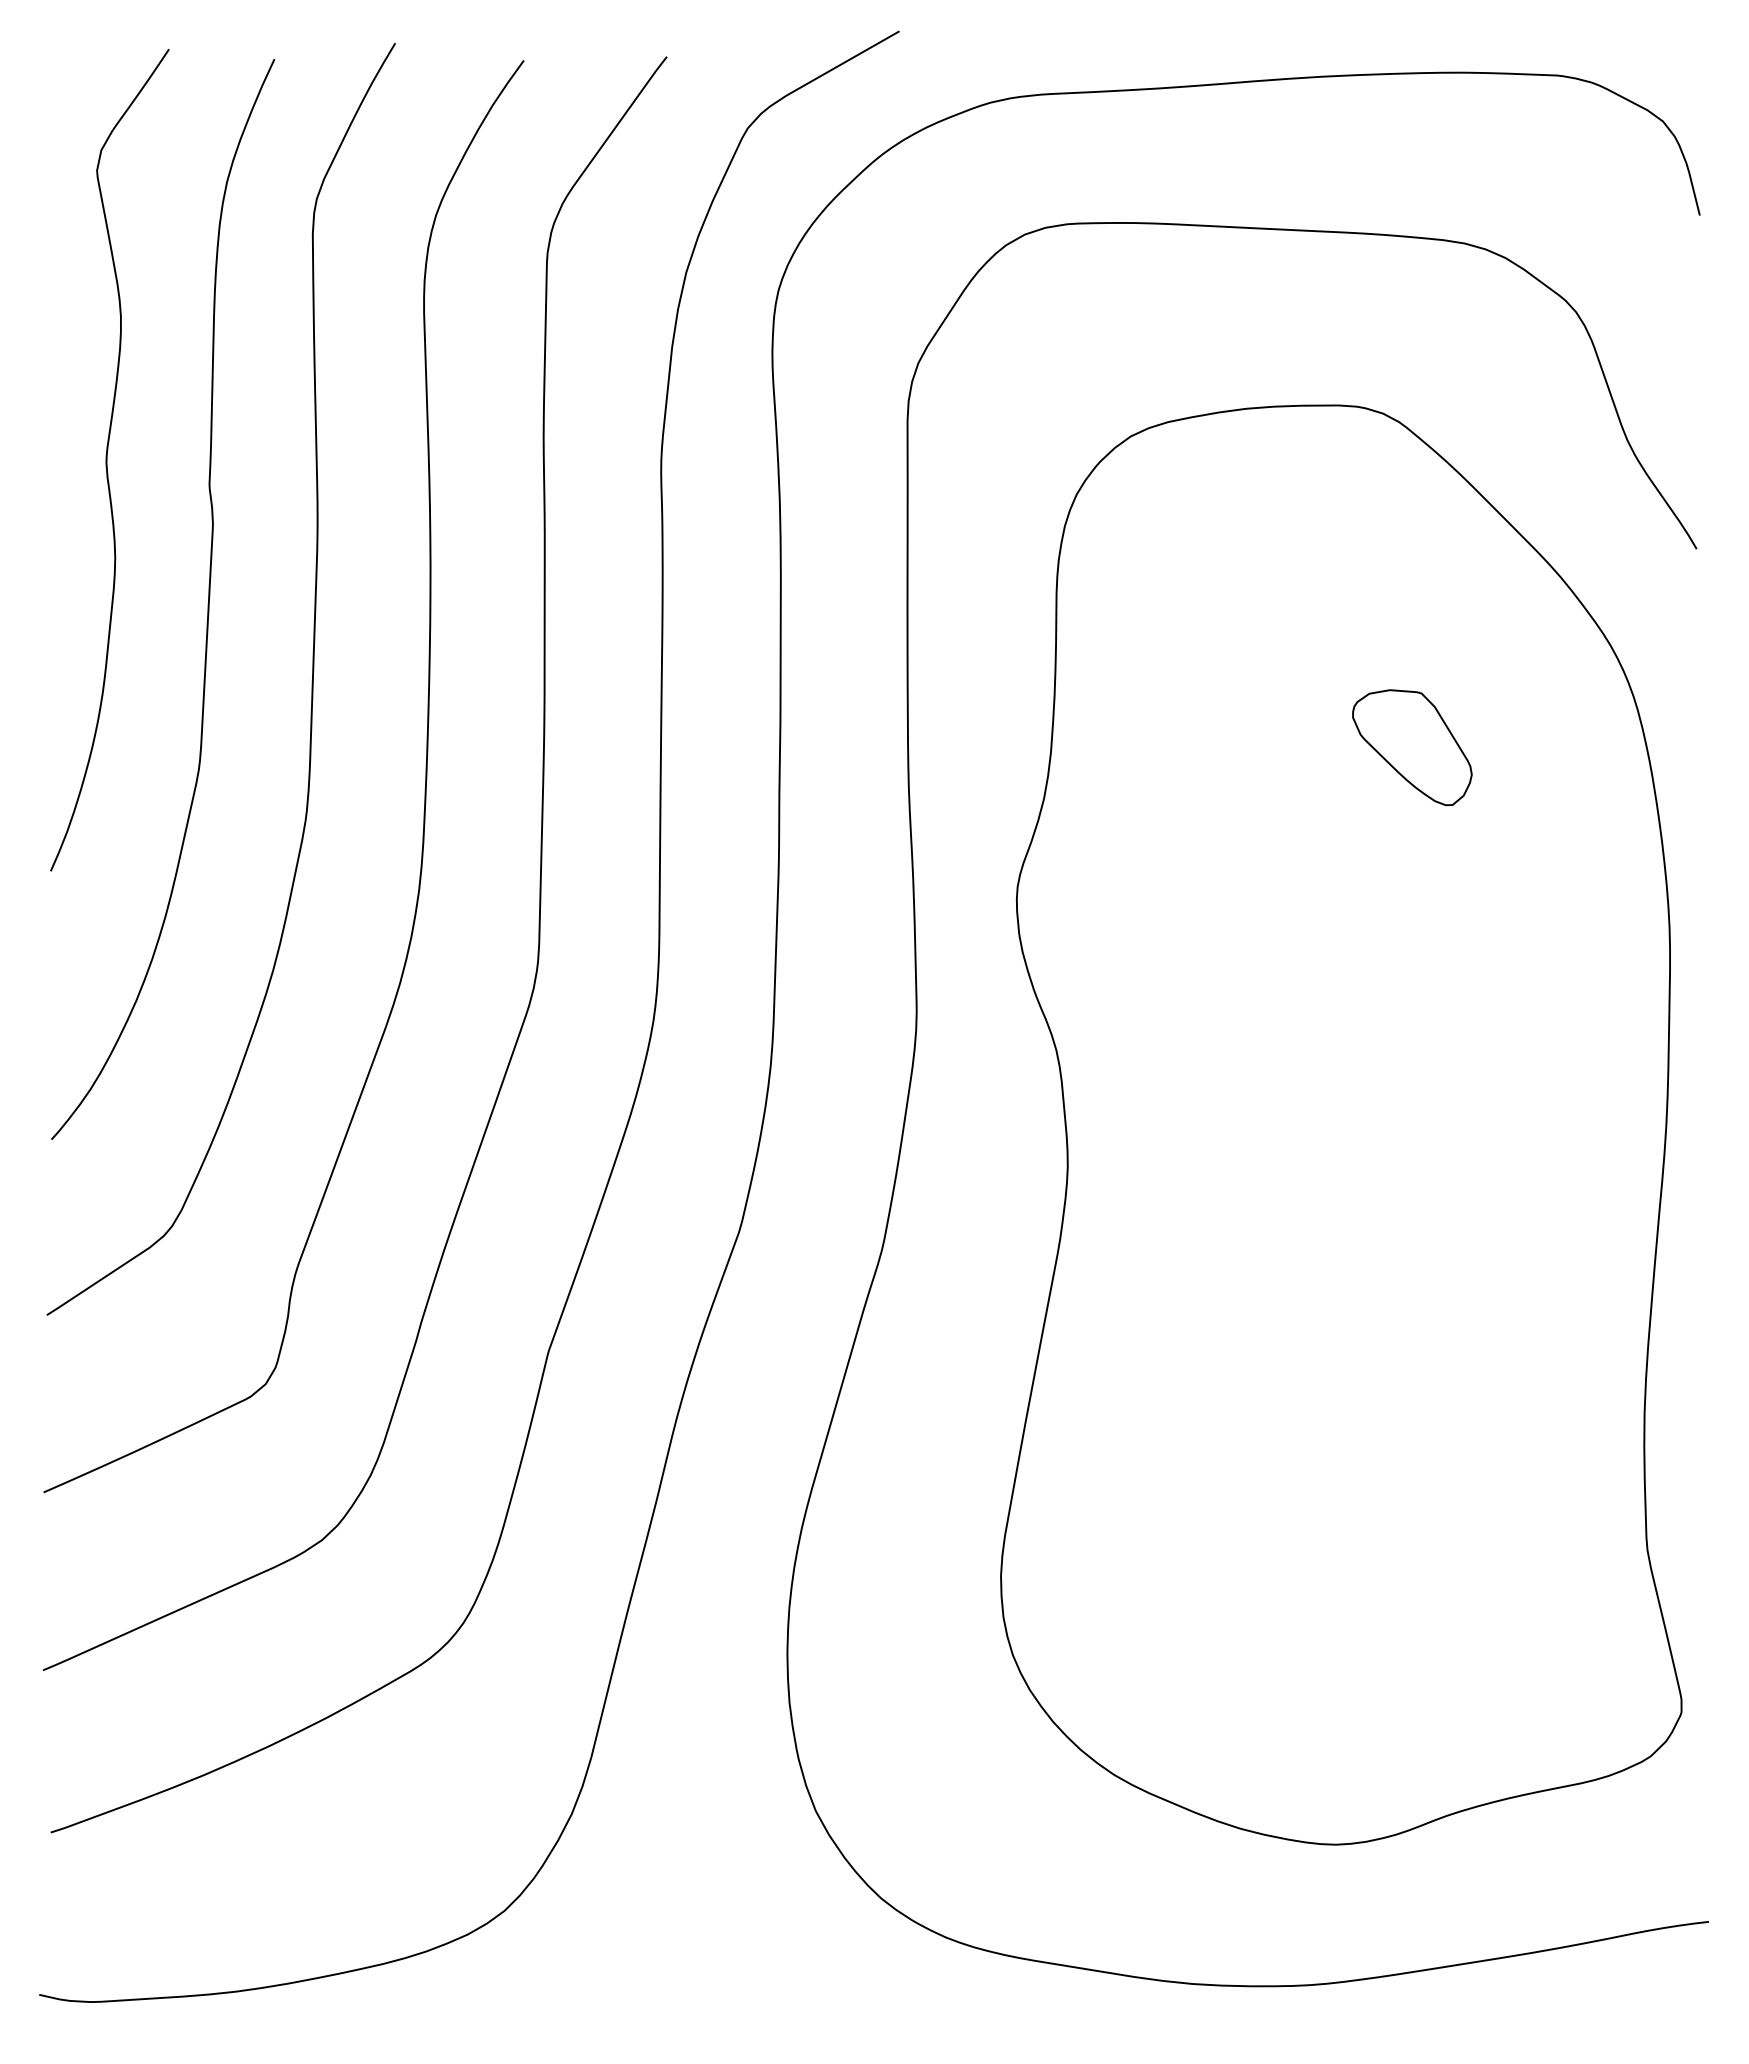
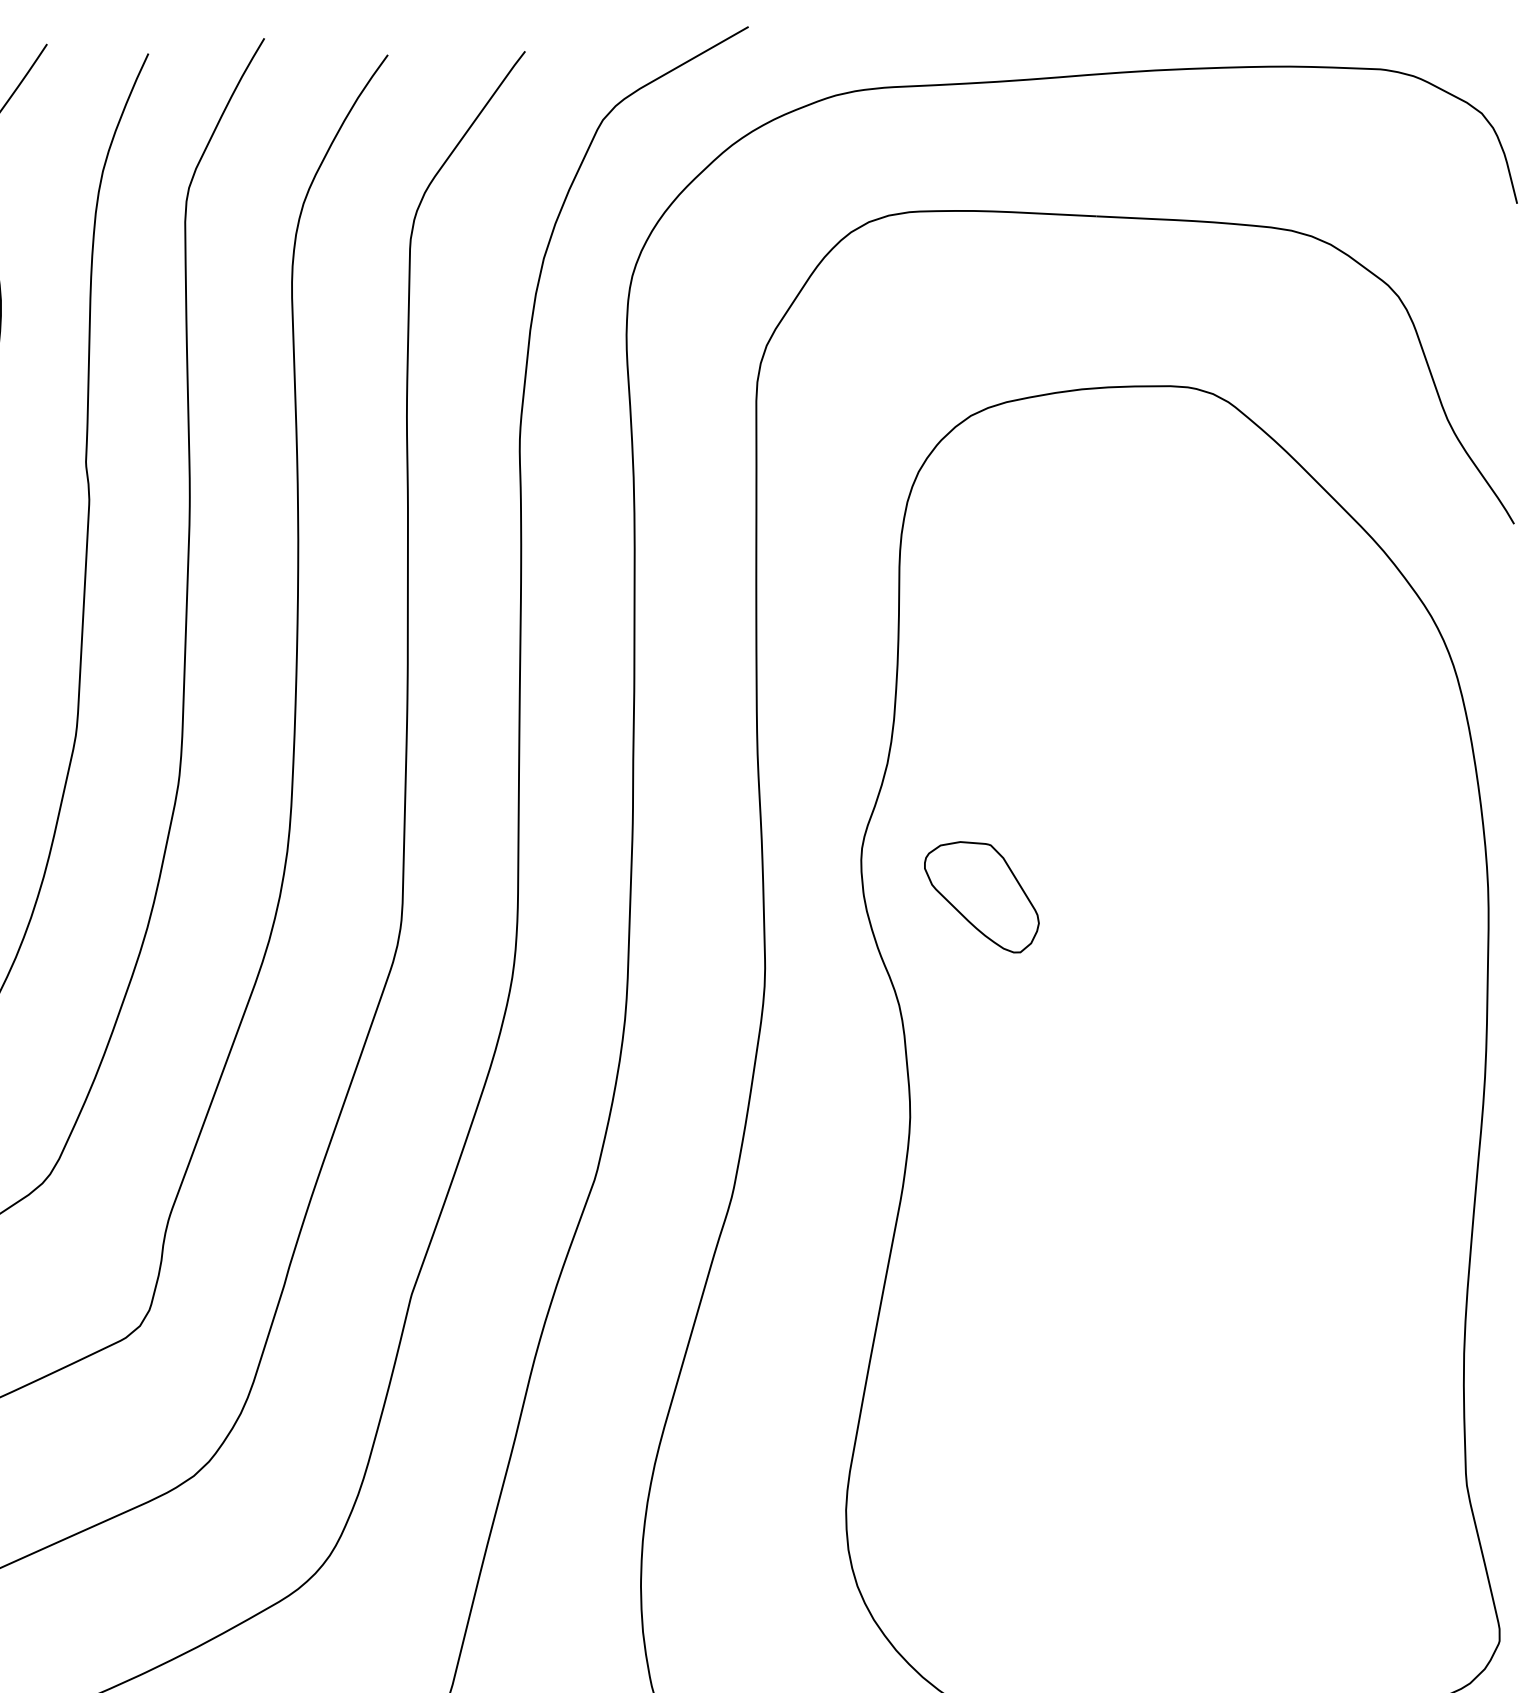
part: (1412, 747) -> (981, 897), moved

